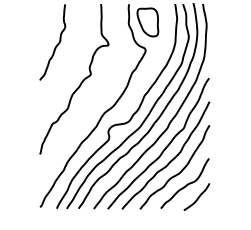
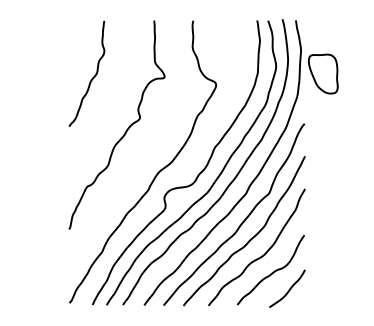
part: (148, 22) -> (323, 73), moved

